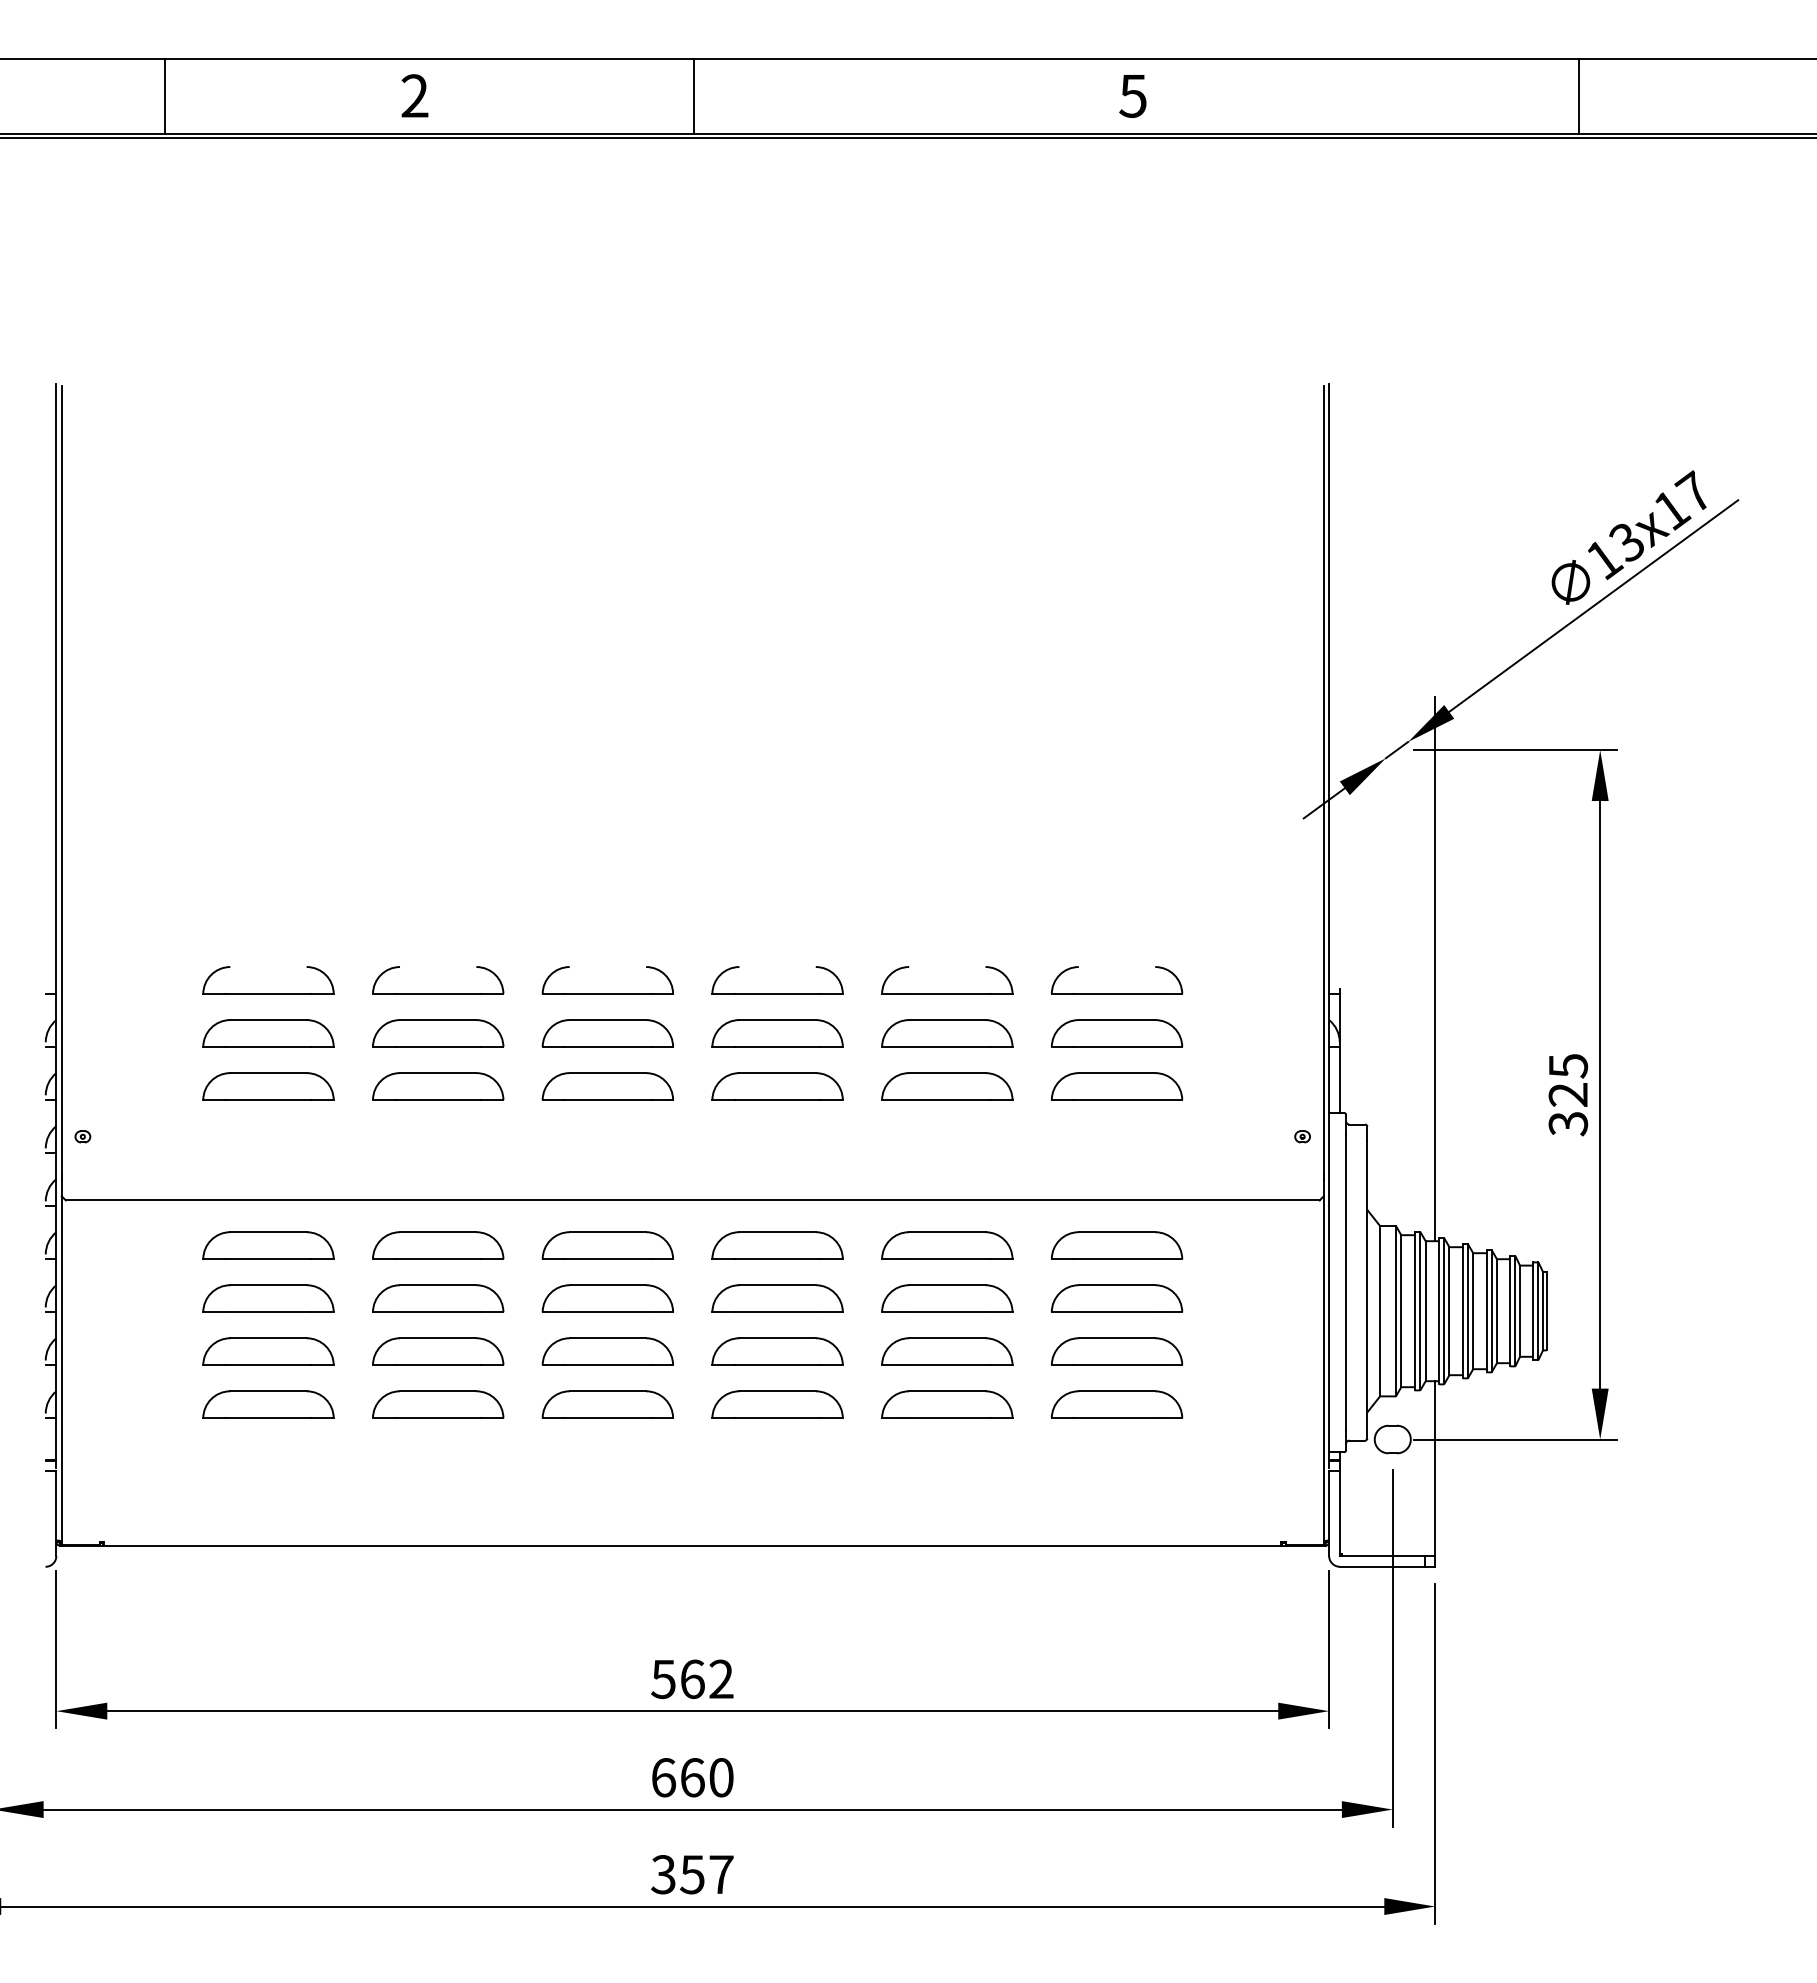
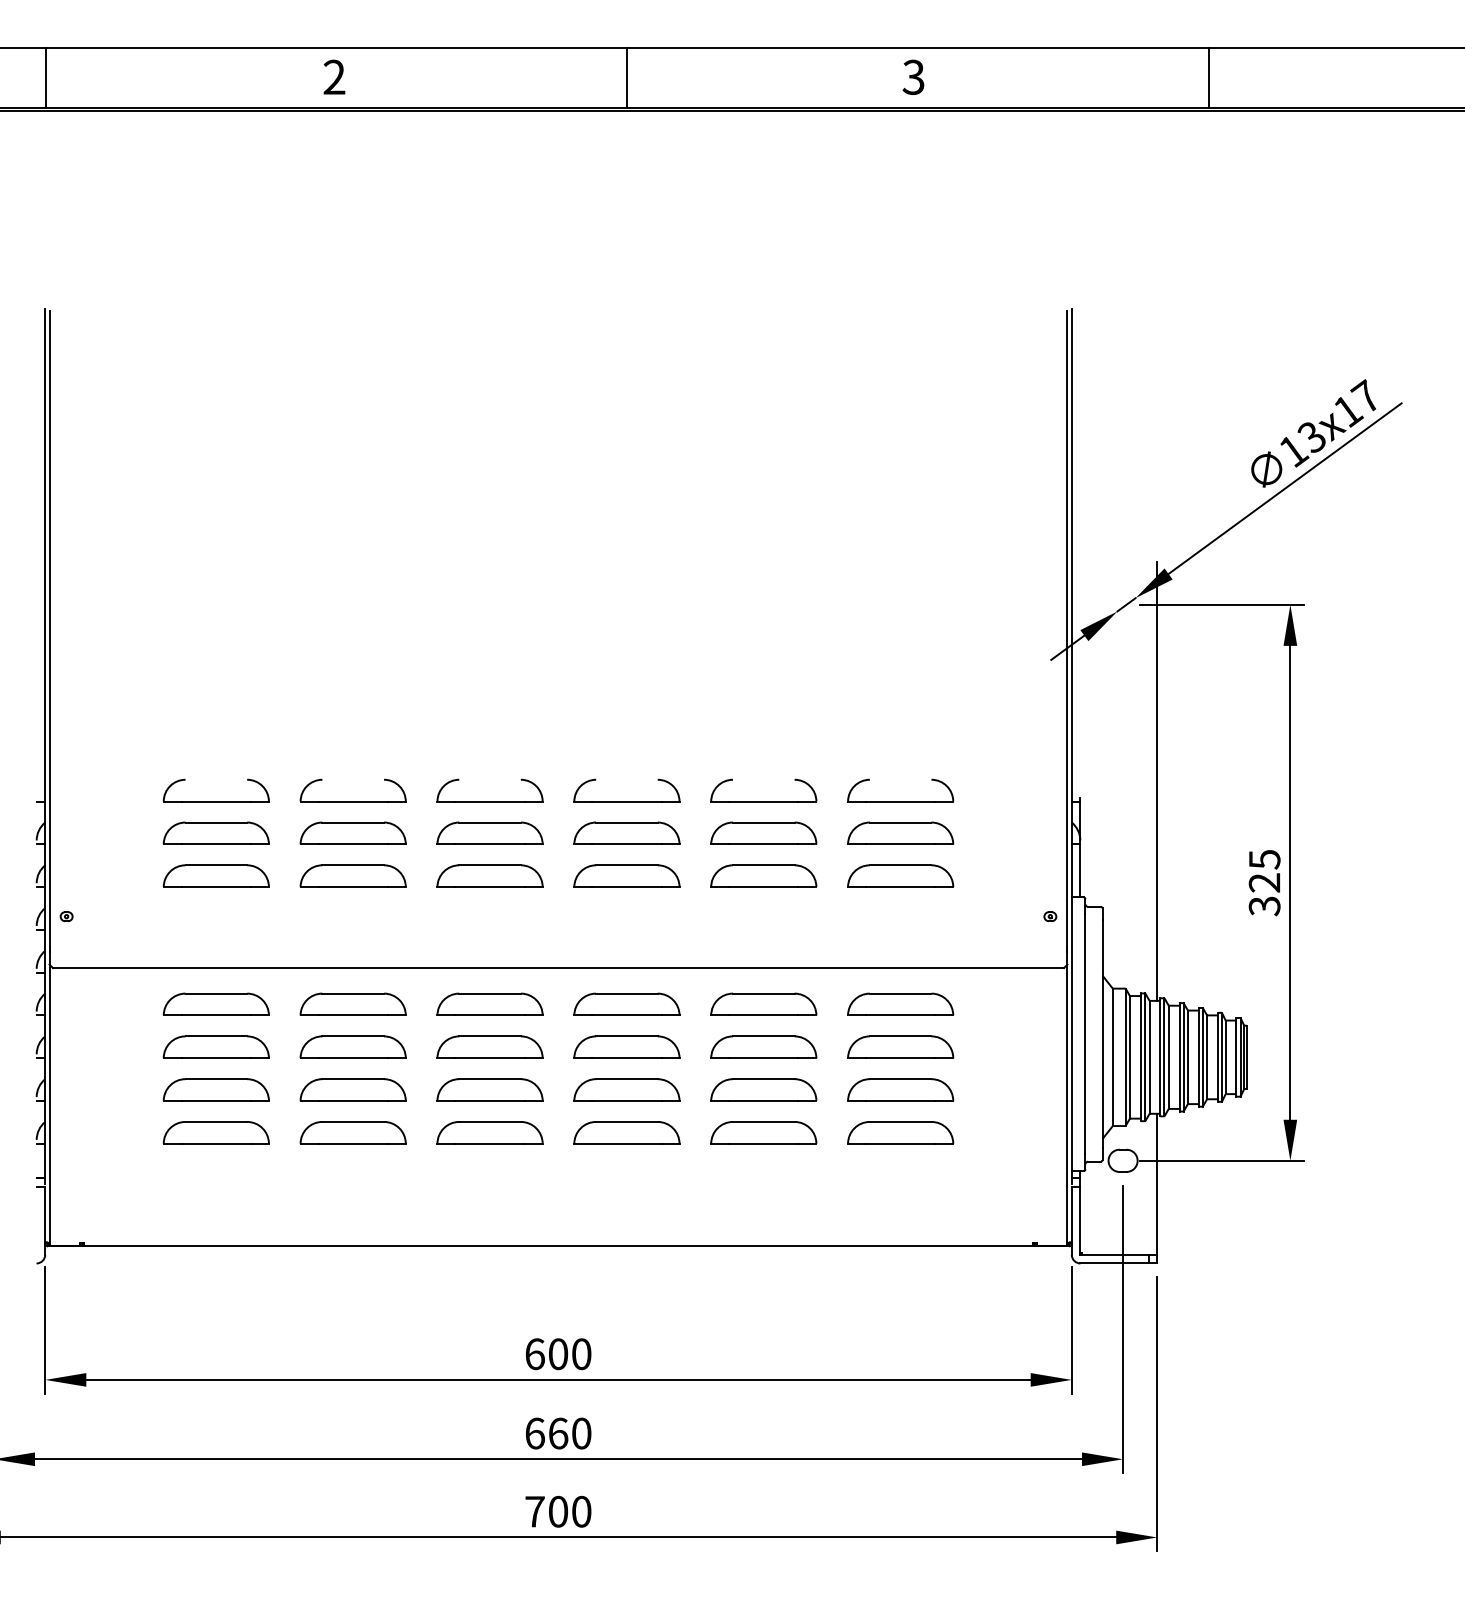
text: (1132, 95) -> (913, 76), 5 -> 3
line: (164, 96) -> (45, 77), moved
line: (694, 96) -> (627, 77), moved
line: (1579, 96) -> (1209, 77), moved
text: (692, 1679) -> (558, 1354), 562 -> 600
text: (692, 1874) -> (558, 1511), 357 -> 700

